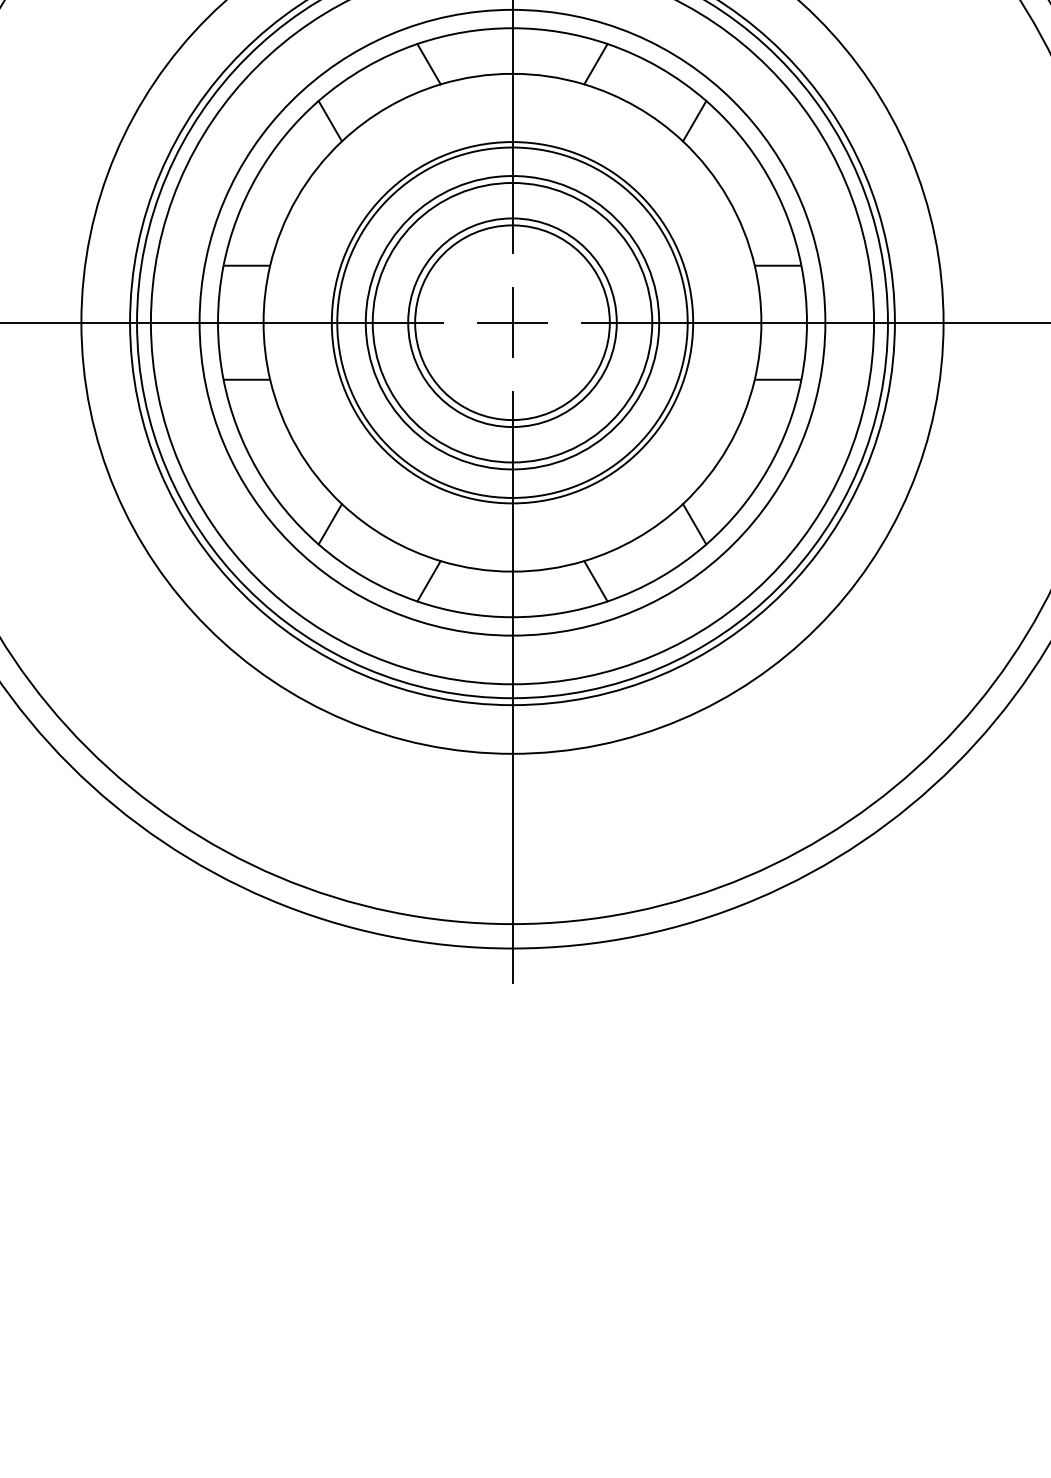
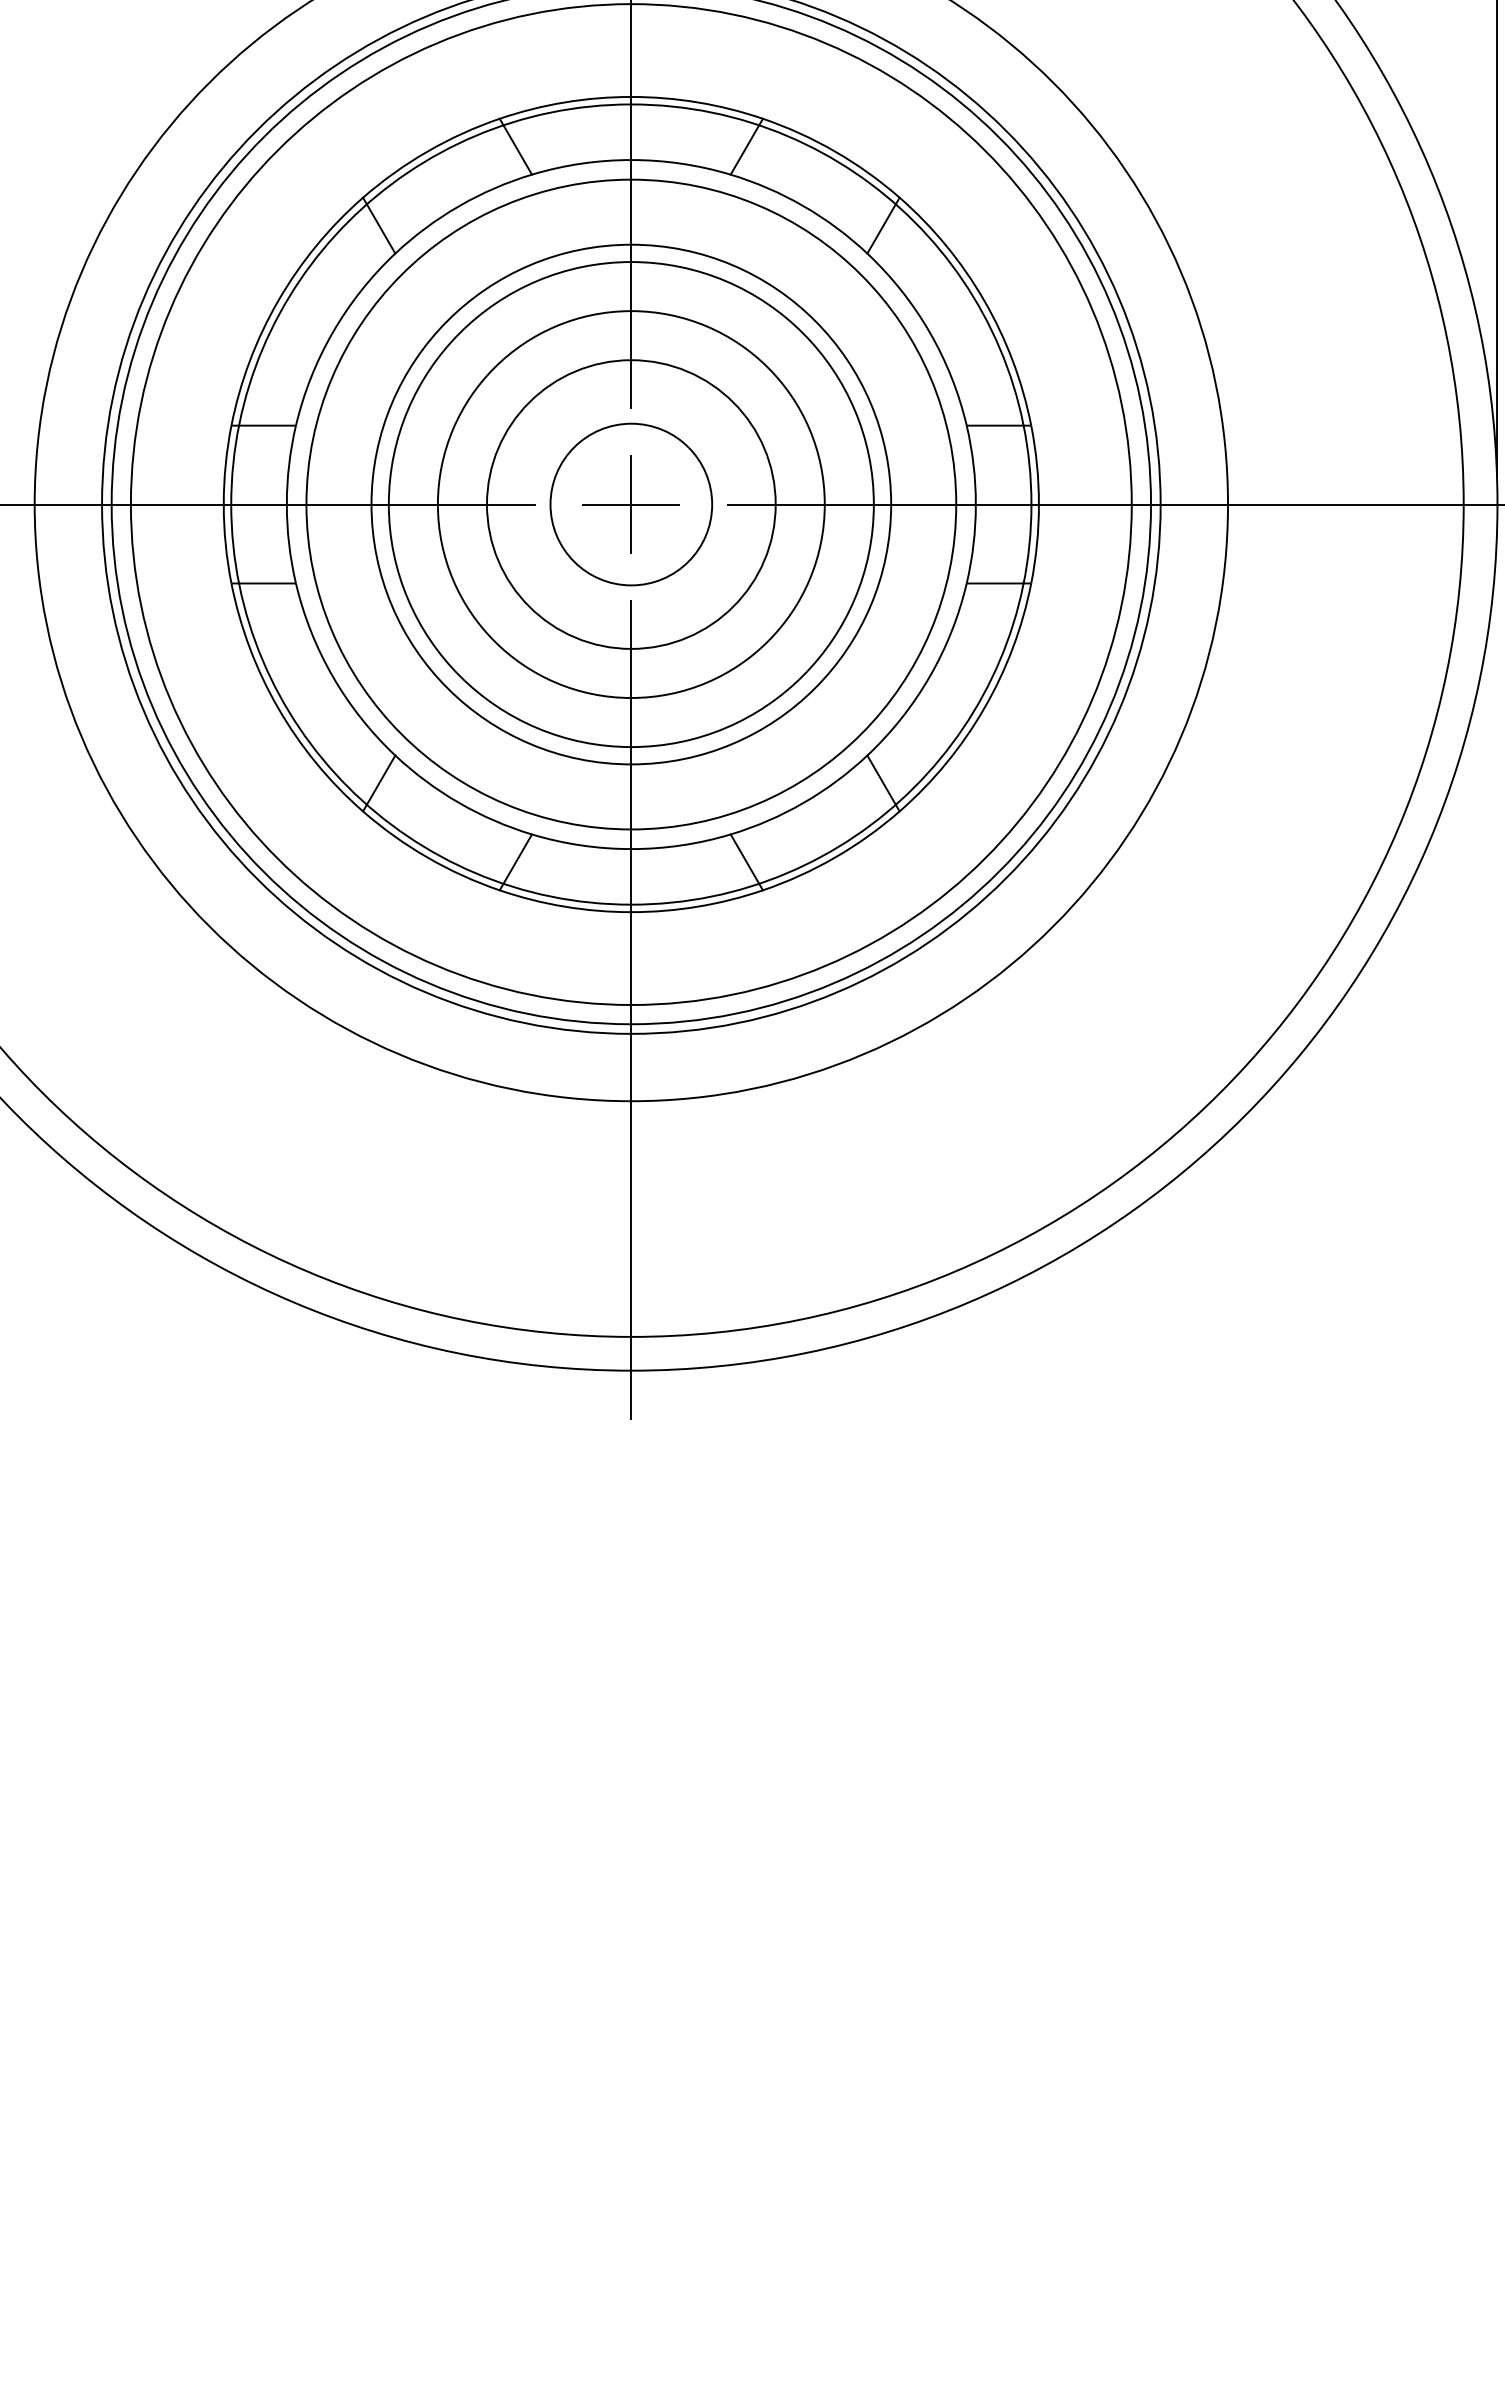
circle: (512, 322) -> (631, 504), size x0.6
circle: (512, 322) -> (631, 504), size x0.6
circle: (512, 322) -> (631, 504), size x1.6
circle: (512, 322) -> (631, 504), size x1.6

